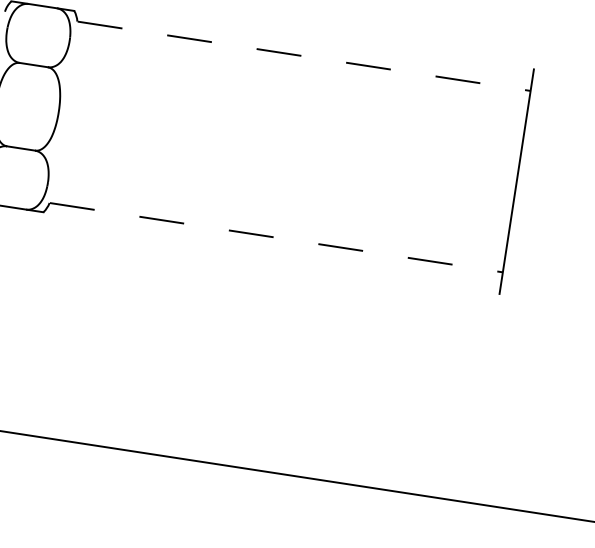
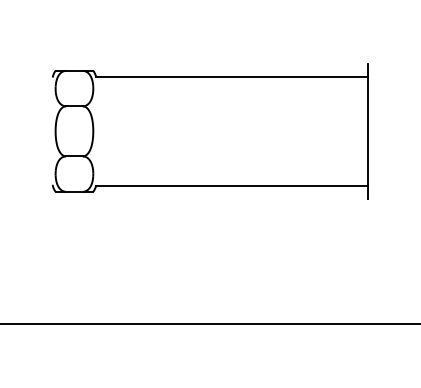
line: (304, 55) -> (232, 76), dashed -> solid
line: (276, 237) -> (232, 185), dashed -> solid

